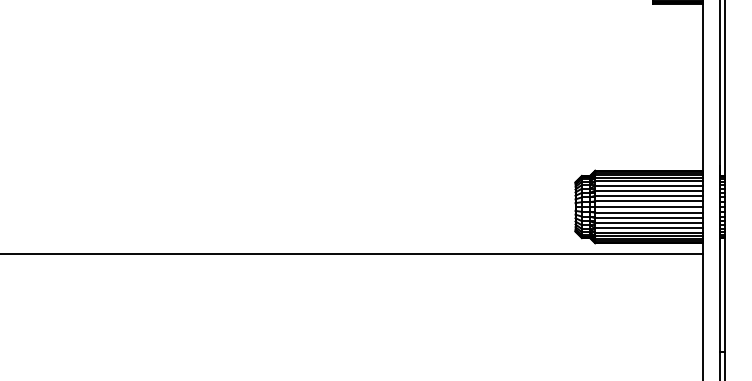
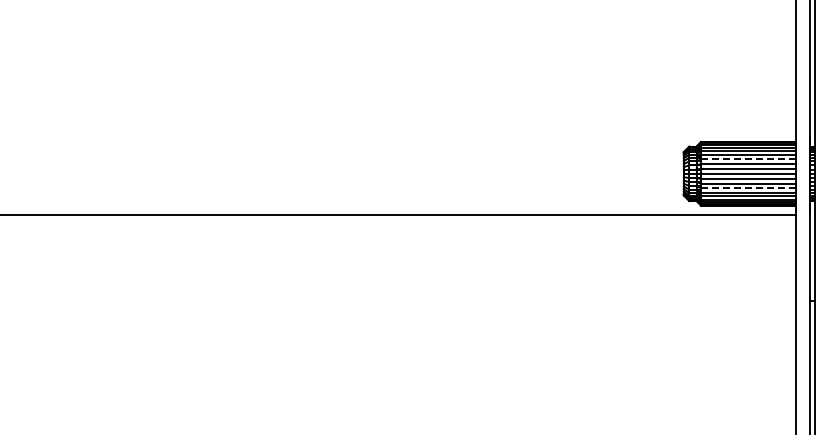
line: (648, 190) -> (747, 159), solid -> dashed
line: (648, 223) -> (747, 188), solid -> dashed

